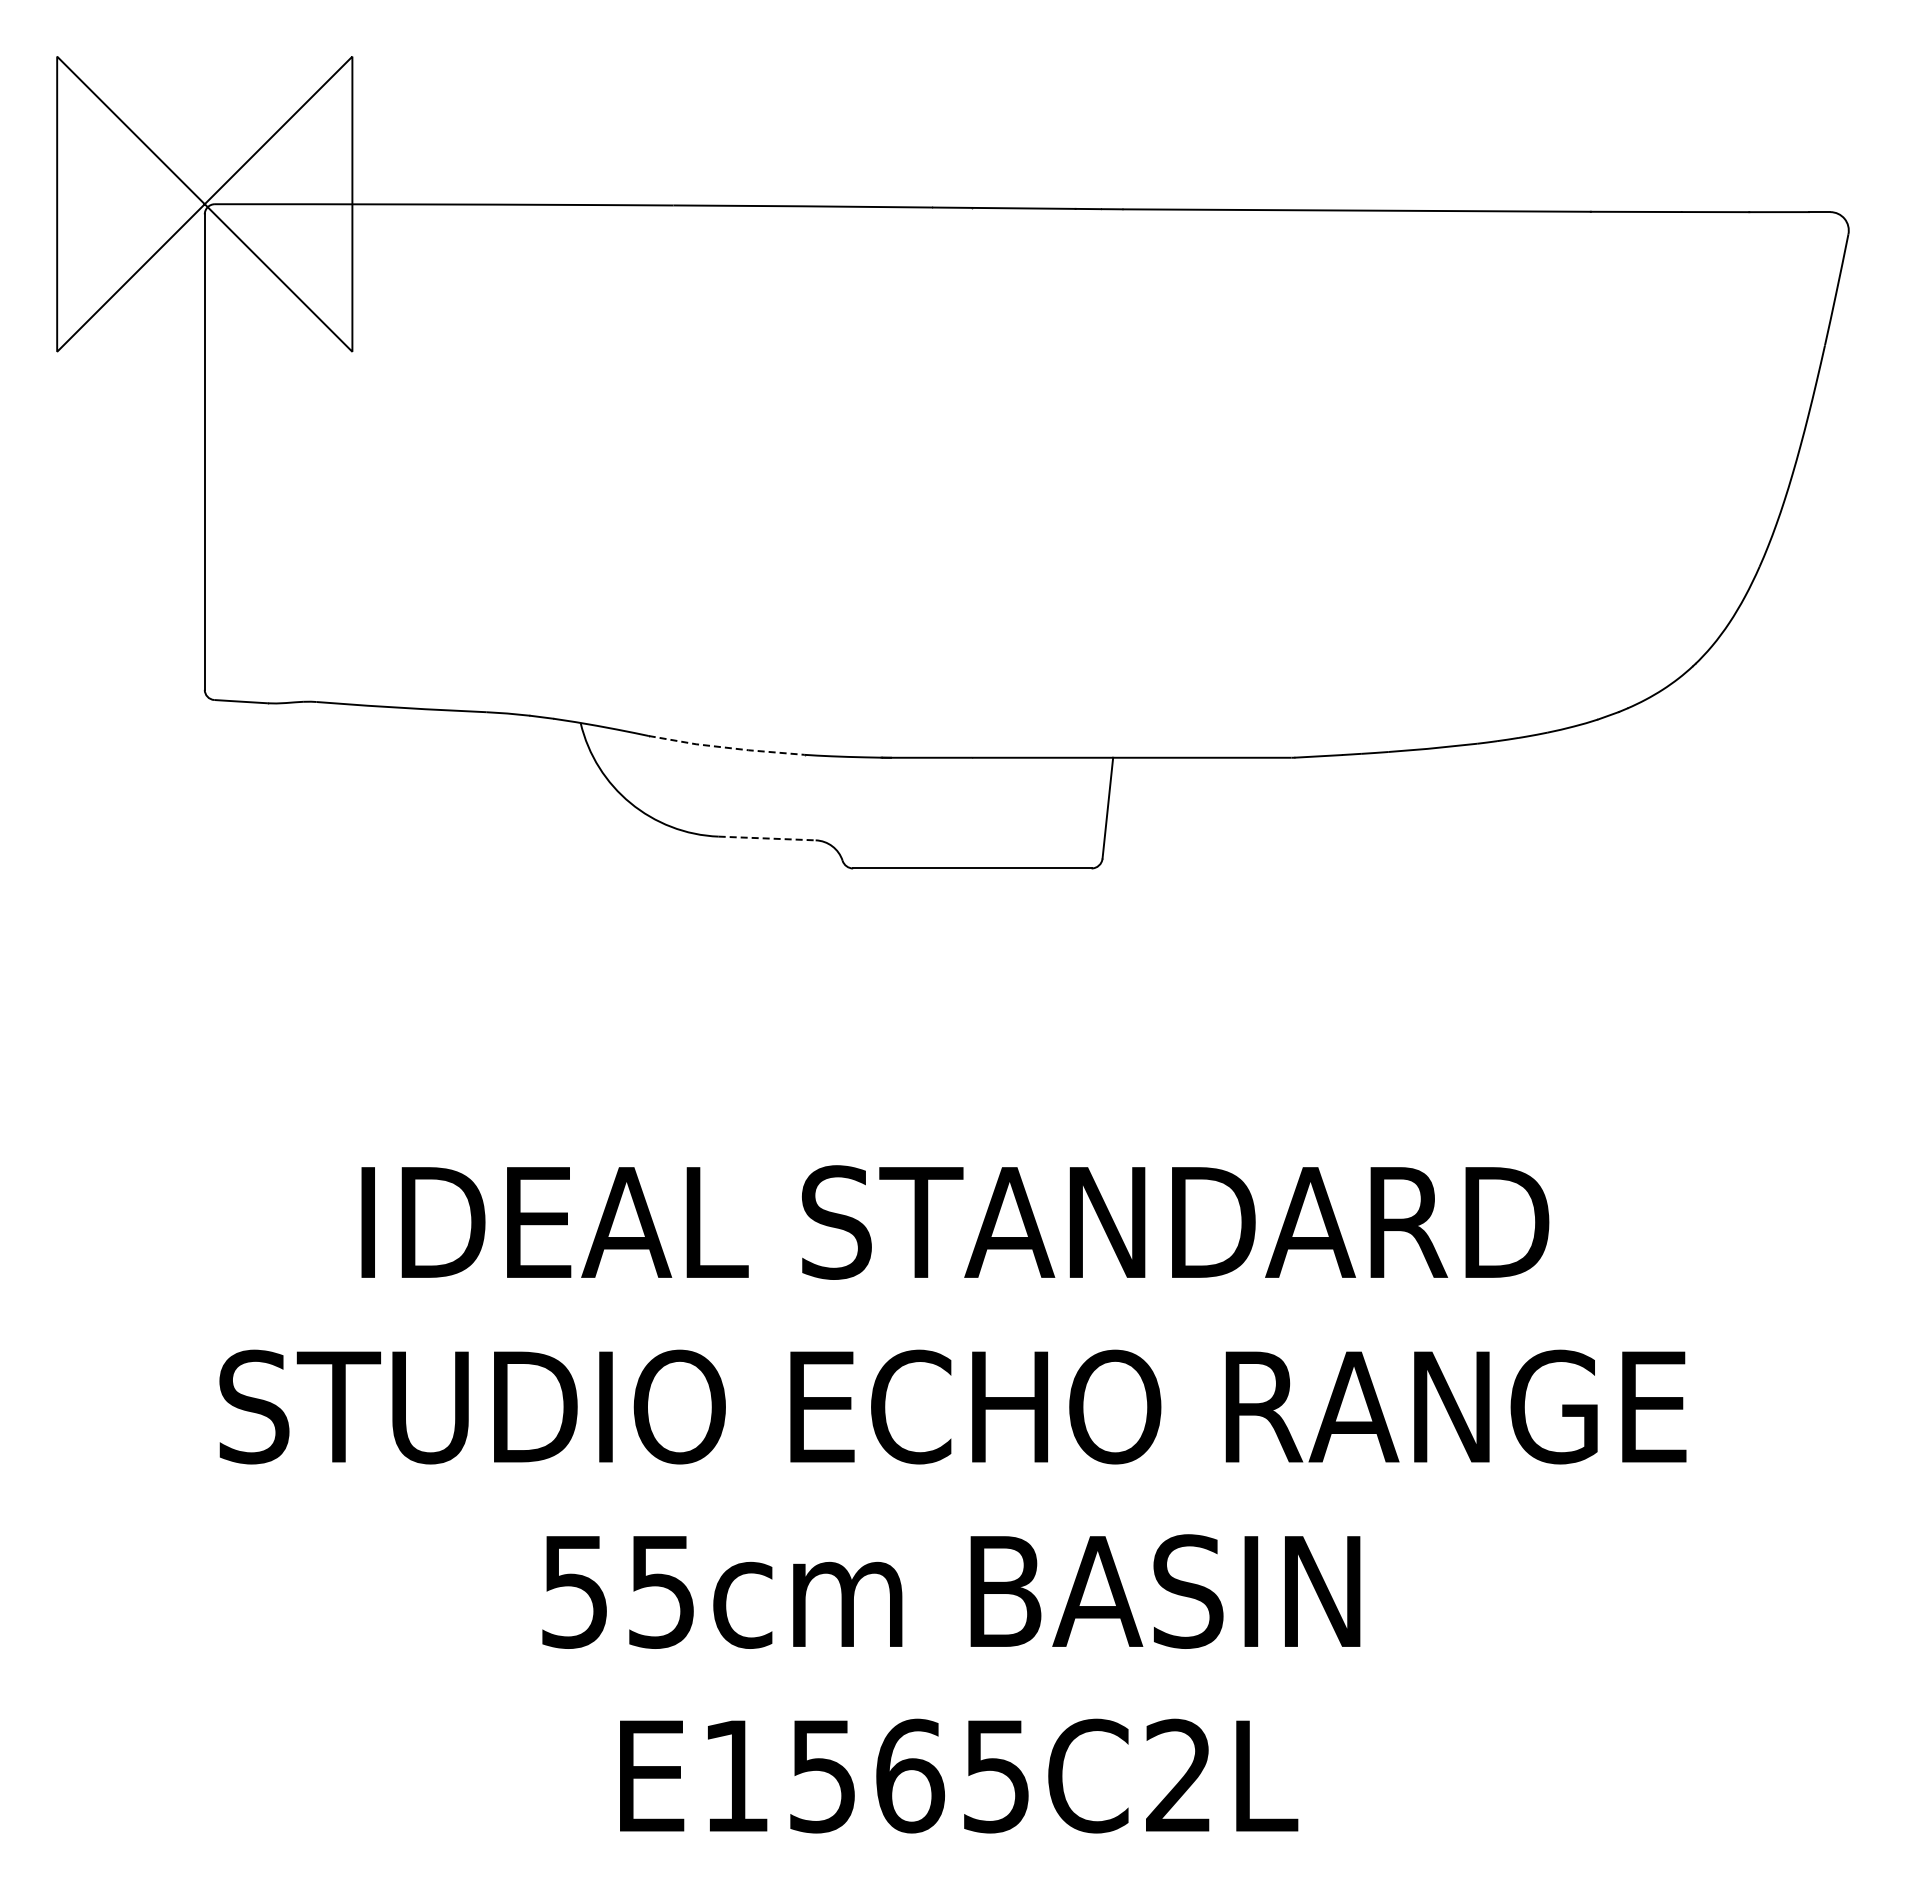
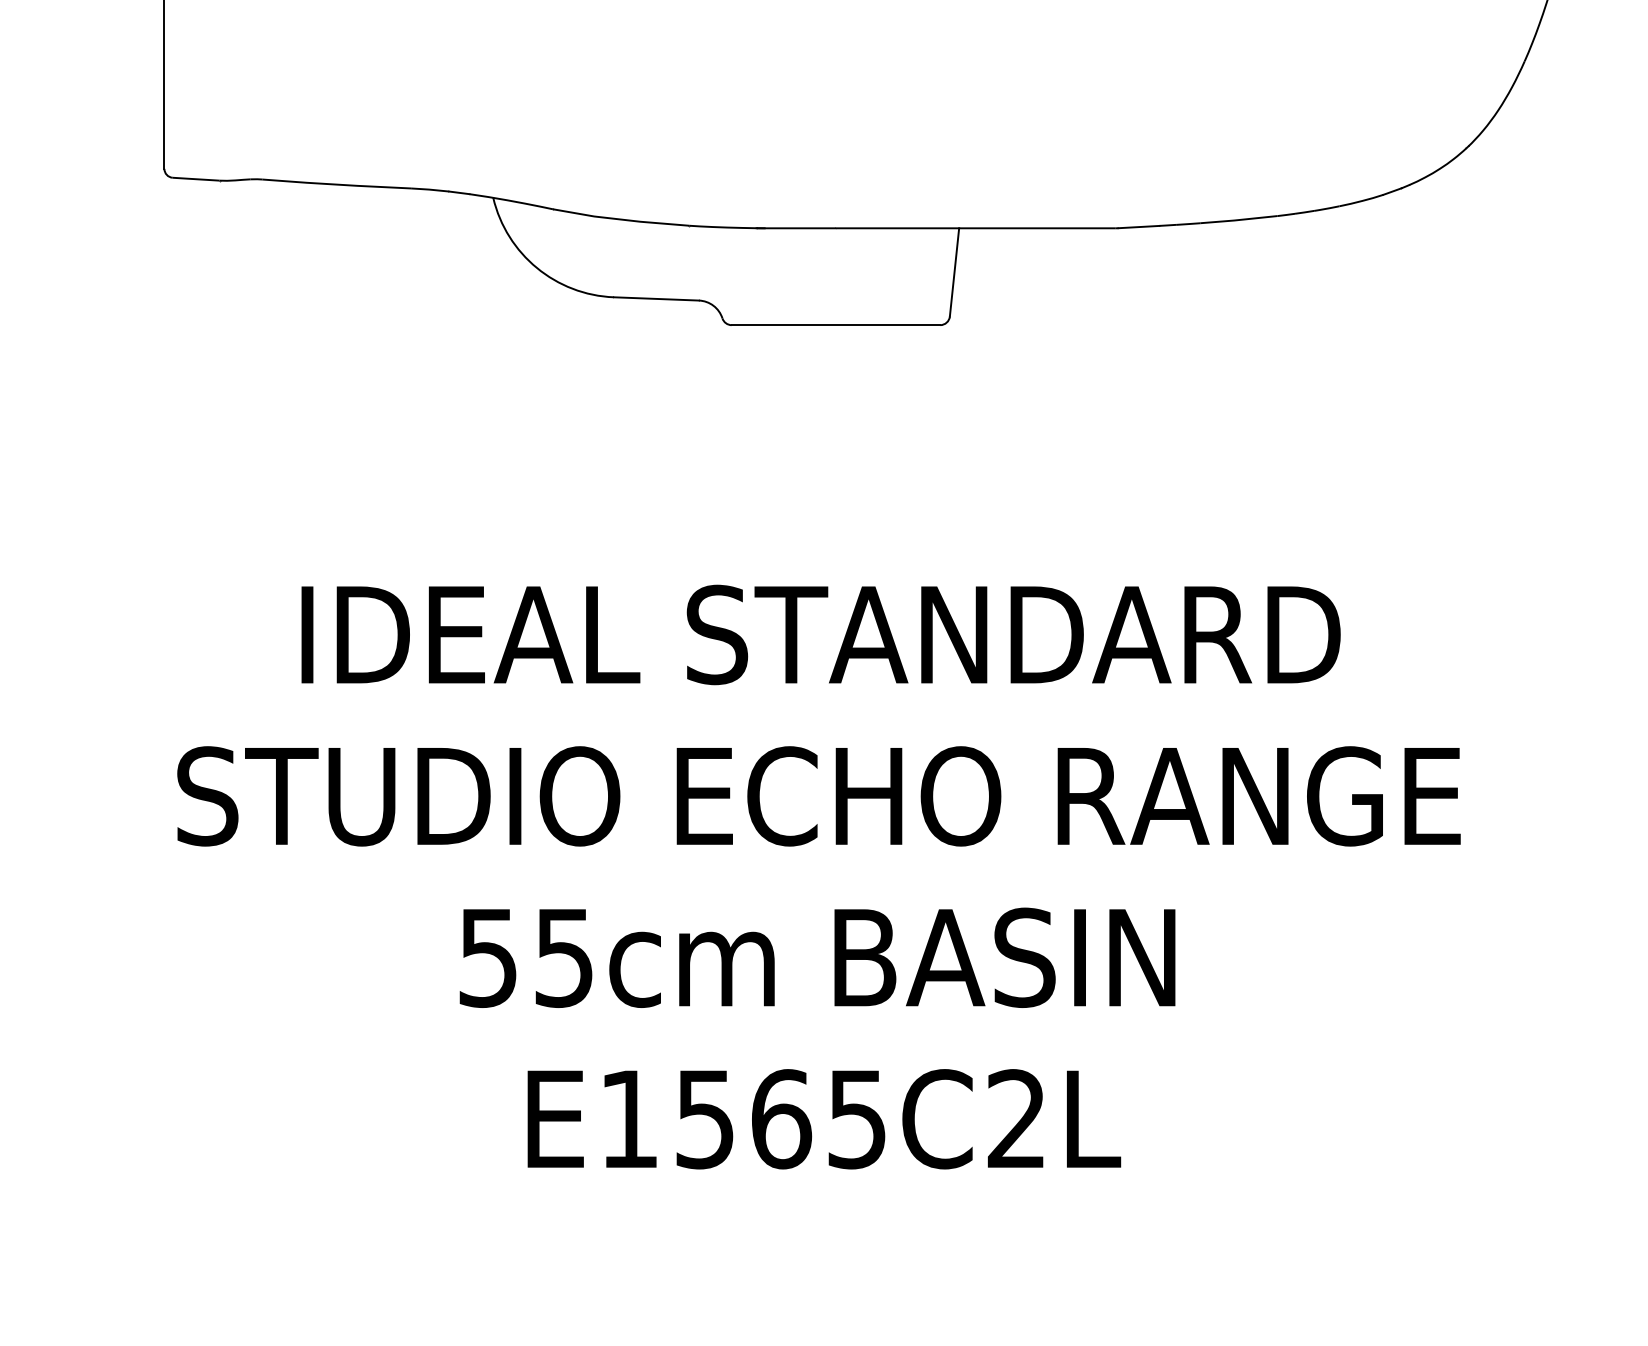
line: (726, 747) -> (620, 219), dashed -> solid
line: (767, 838) -> (656, 298), dashed -> solid

